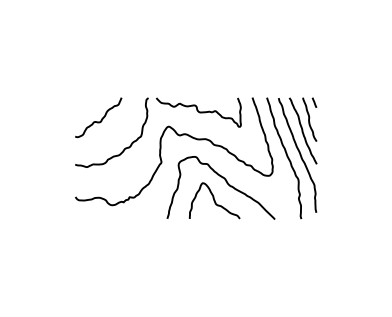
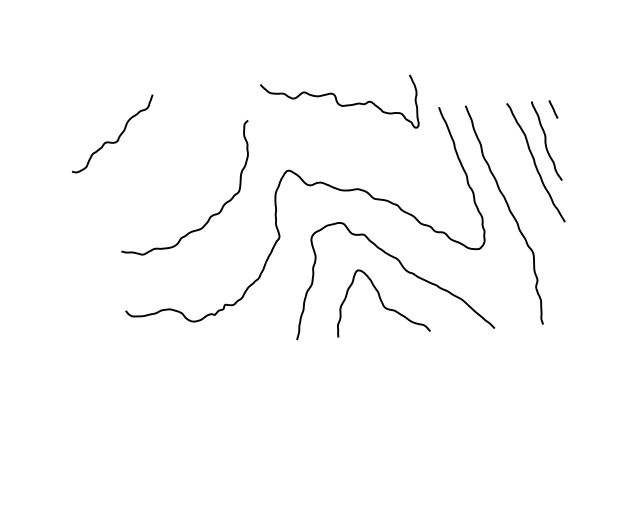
curve: (198, 112) -> (339, 106), moved
curve: (101, 118) -> (118, 135), moved
curve: (299, 155) -> (532, 208), removed

